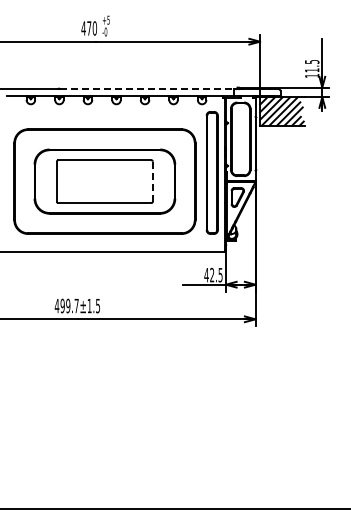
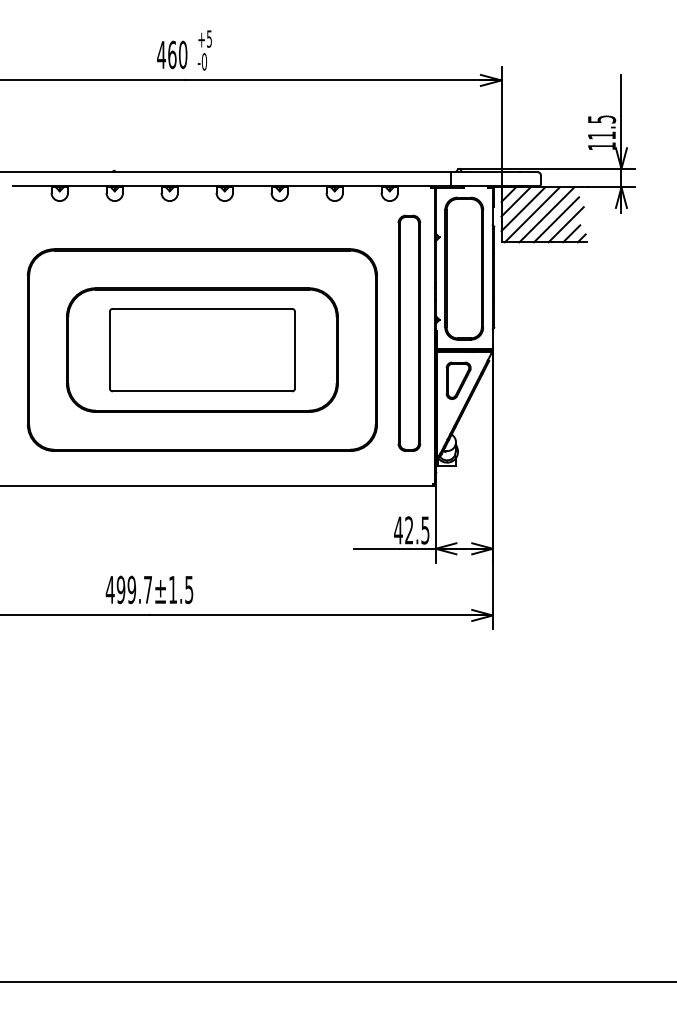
text: (89, 28) -> (172, 54), 470 -> 460
line: (147, 89) -> (284, 172), dashed -> solid
line: (152, 181) -> (294, 349), dashed -> solid

